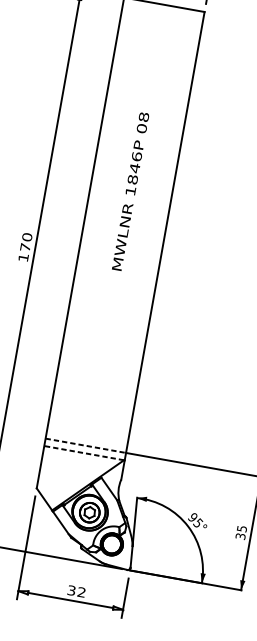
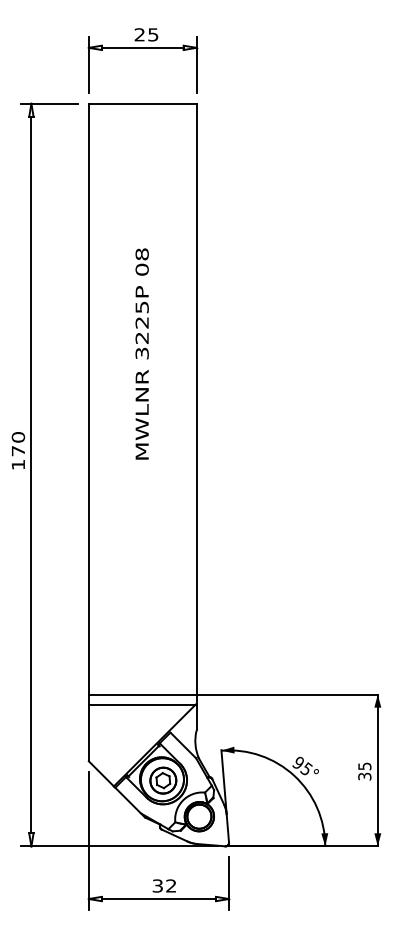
text: (133, 173) -> (141, 330), 1846P -> 3225P
line: (85, 445) -> (142, 694), dashed -> solid
line: (83, 452) -> (141, 704), dashed -> solid

